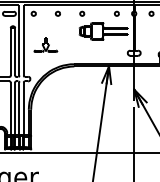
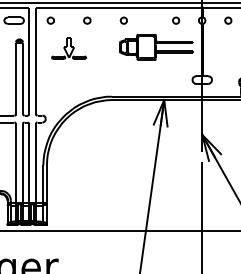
part: (45, 44) -> (68, 47), moved

